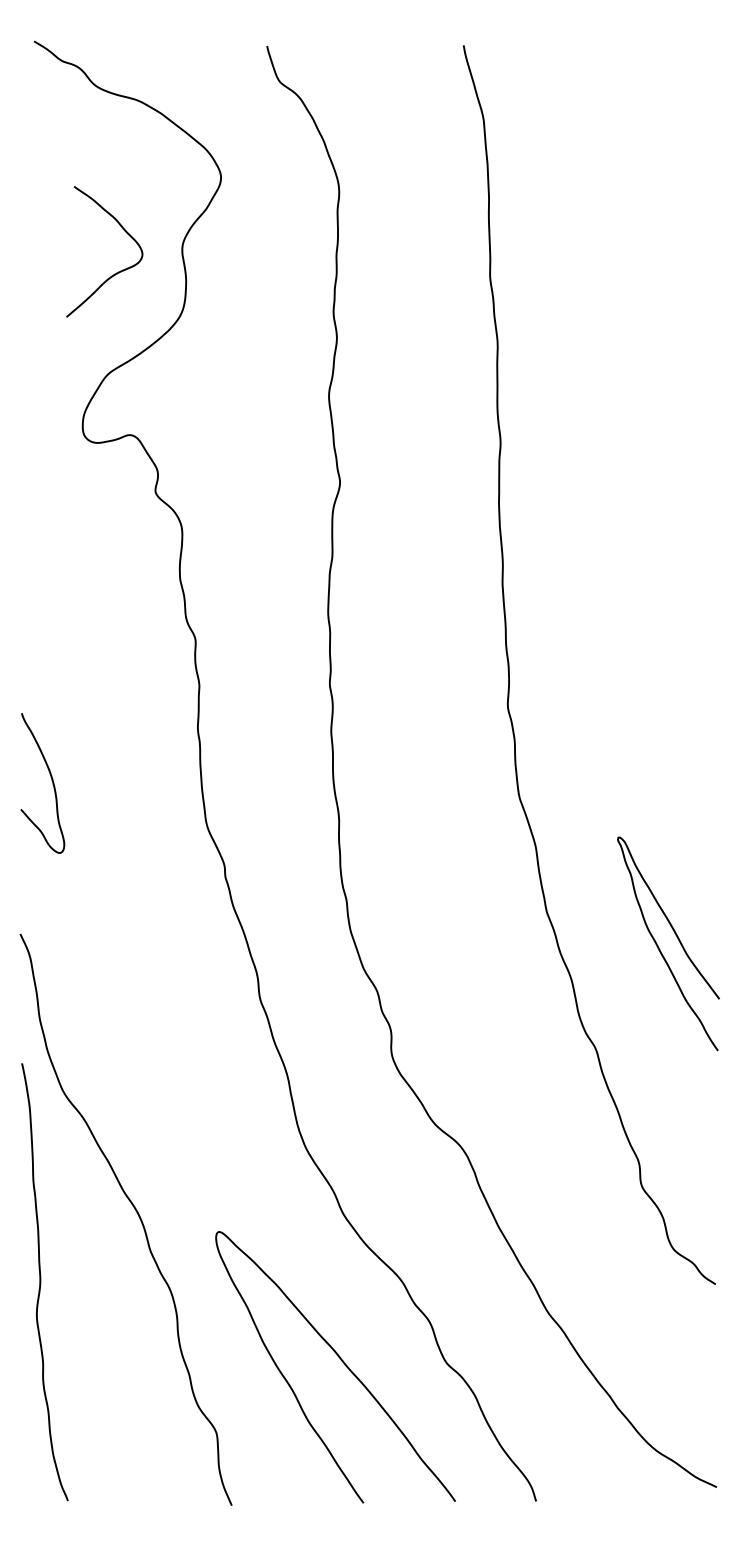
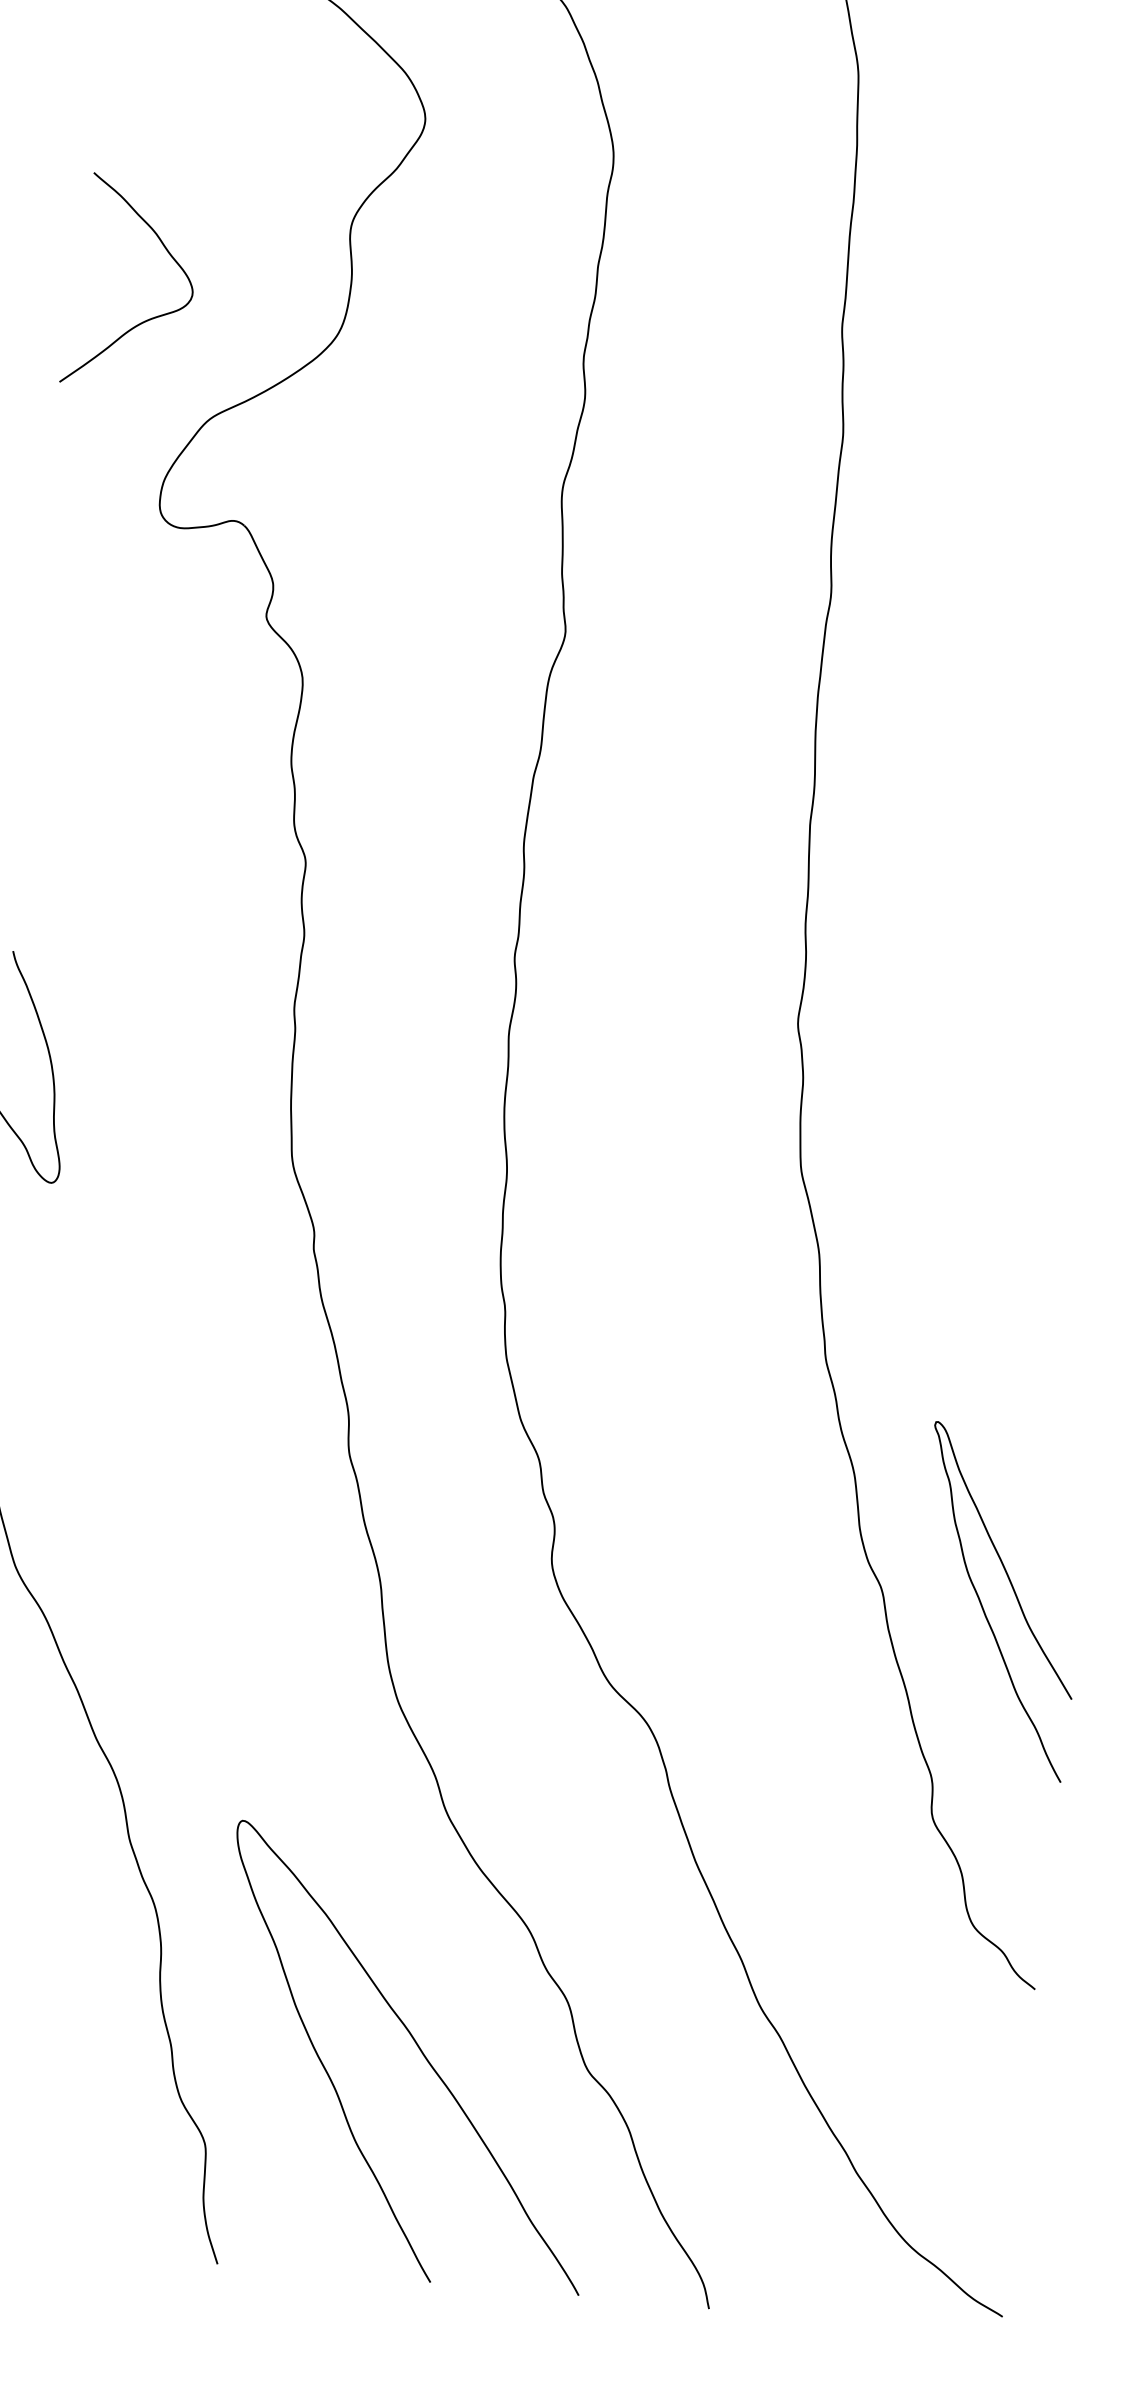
curve: (114, 273) -> (144, 319), moved
curve: (677, 939) -> (1014, 1596), moved

